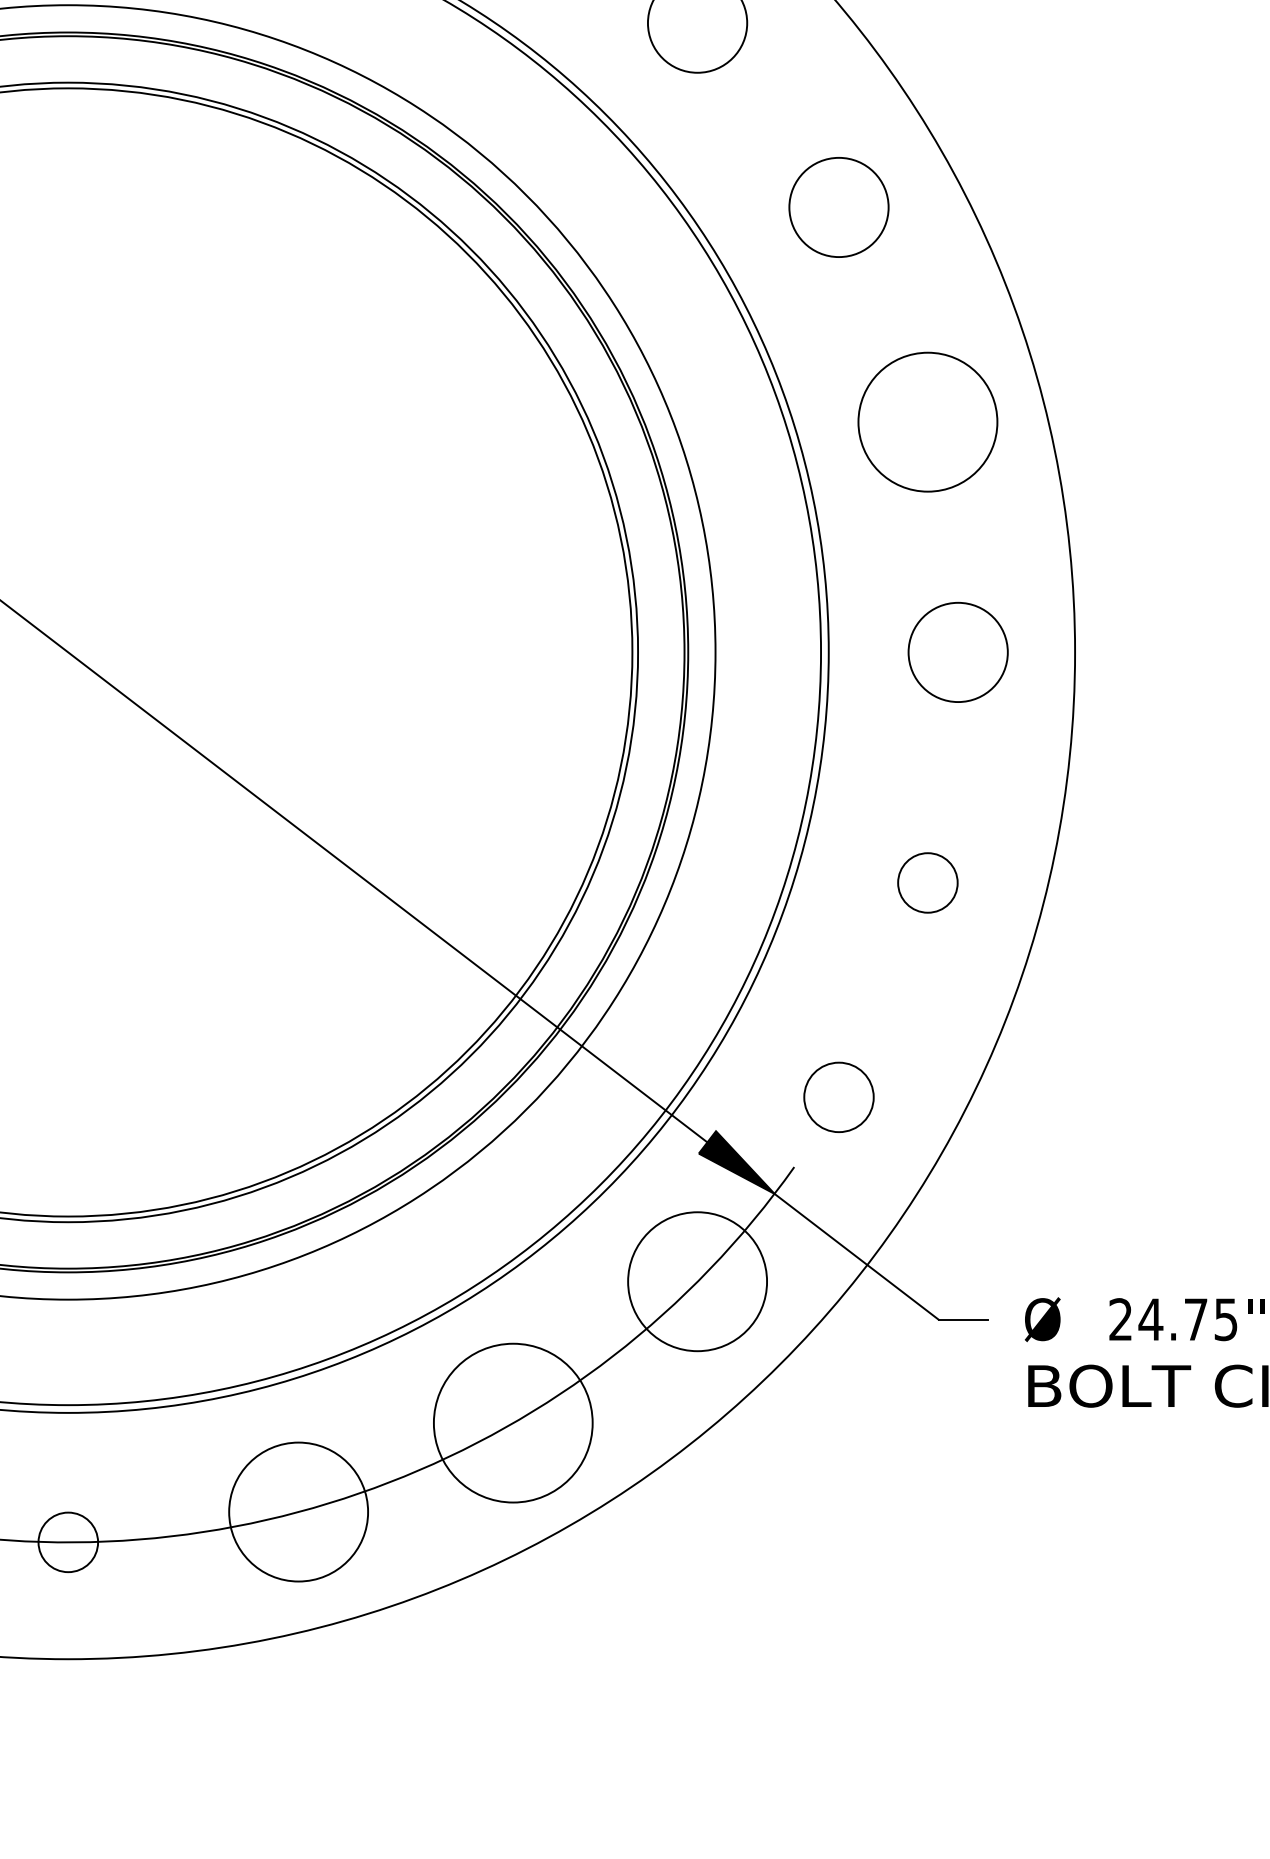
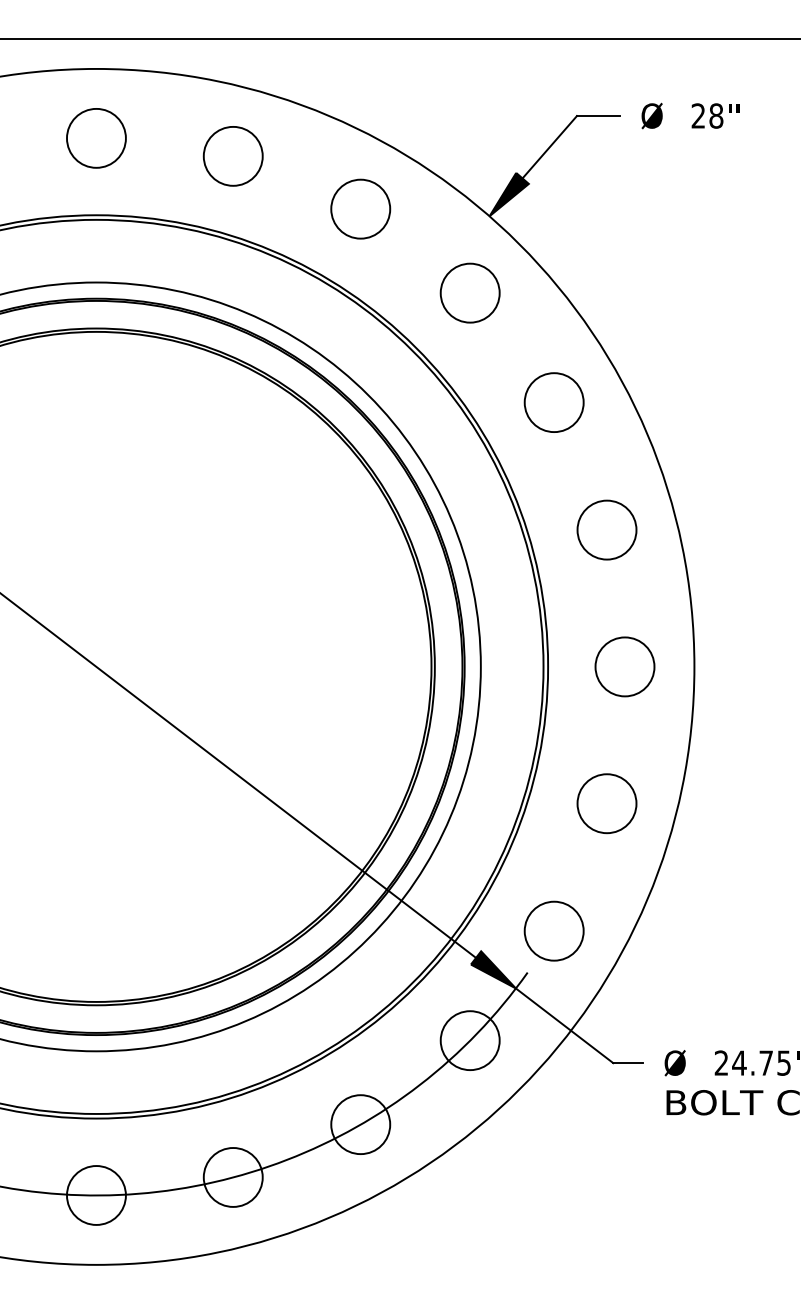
circle: (927, 421) -> (606, 529), size x0.71
circle: (927, 882) -> (606, 803), size x1.67
circle: (837, 1096) -> (553, 930), size x1.43
circle: (696, 1281) -> (469, 1040), size x0.71
circle: (512, 1422) -> (360, 1124), size x0.62
circle: (297, 1512) -> (232, 1177), size x0.71
circle: (68, 1542) -> (96, 1195), size x1.67

